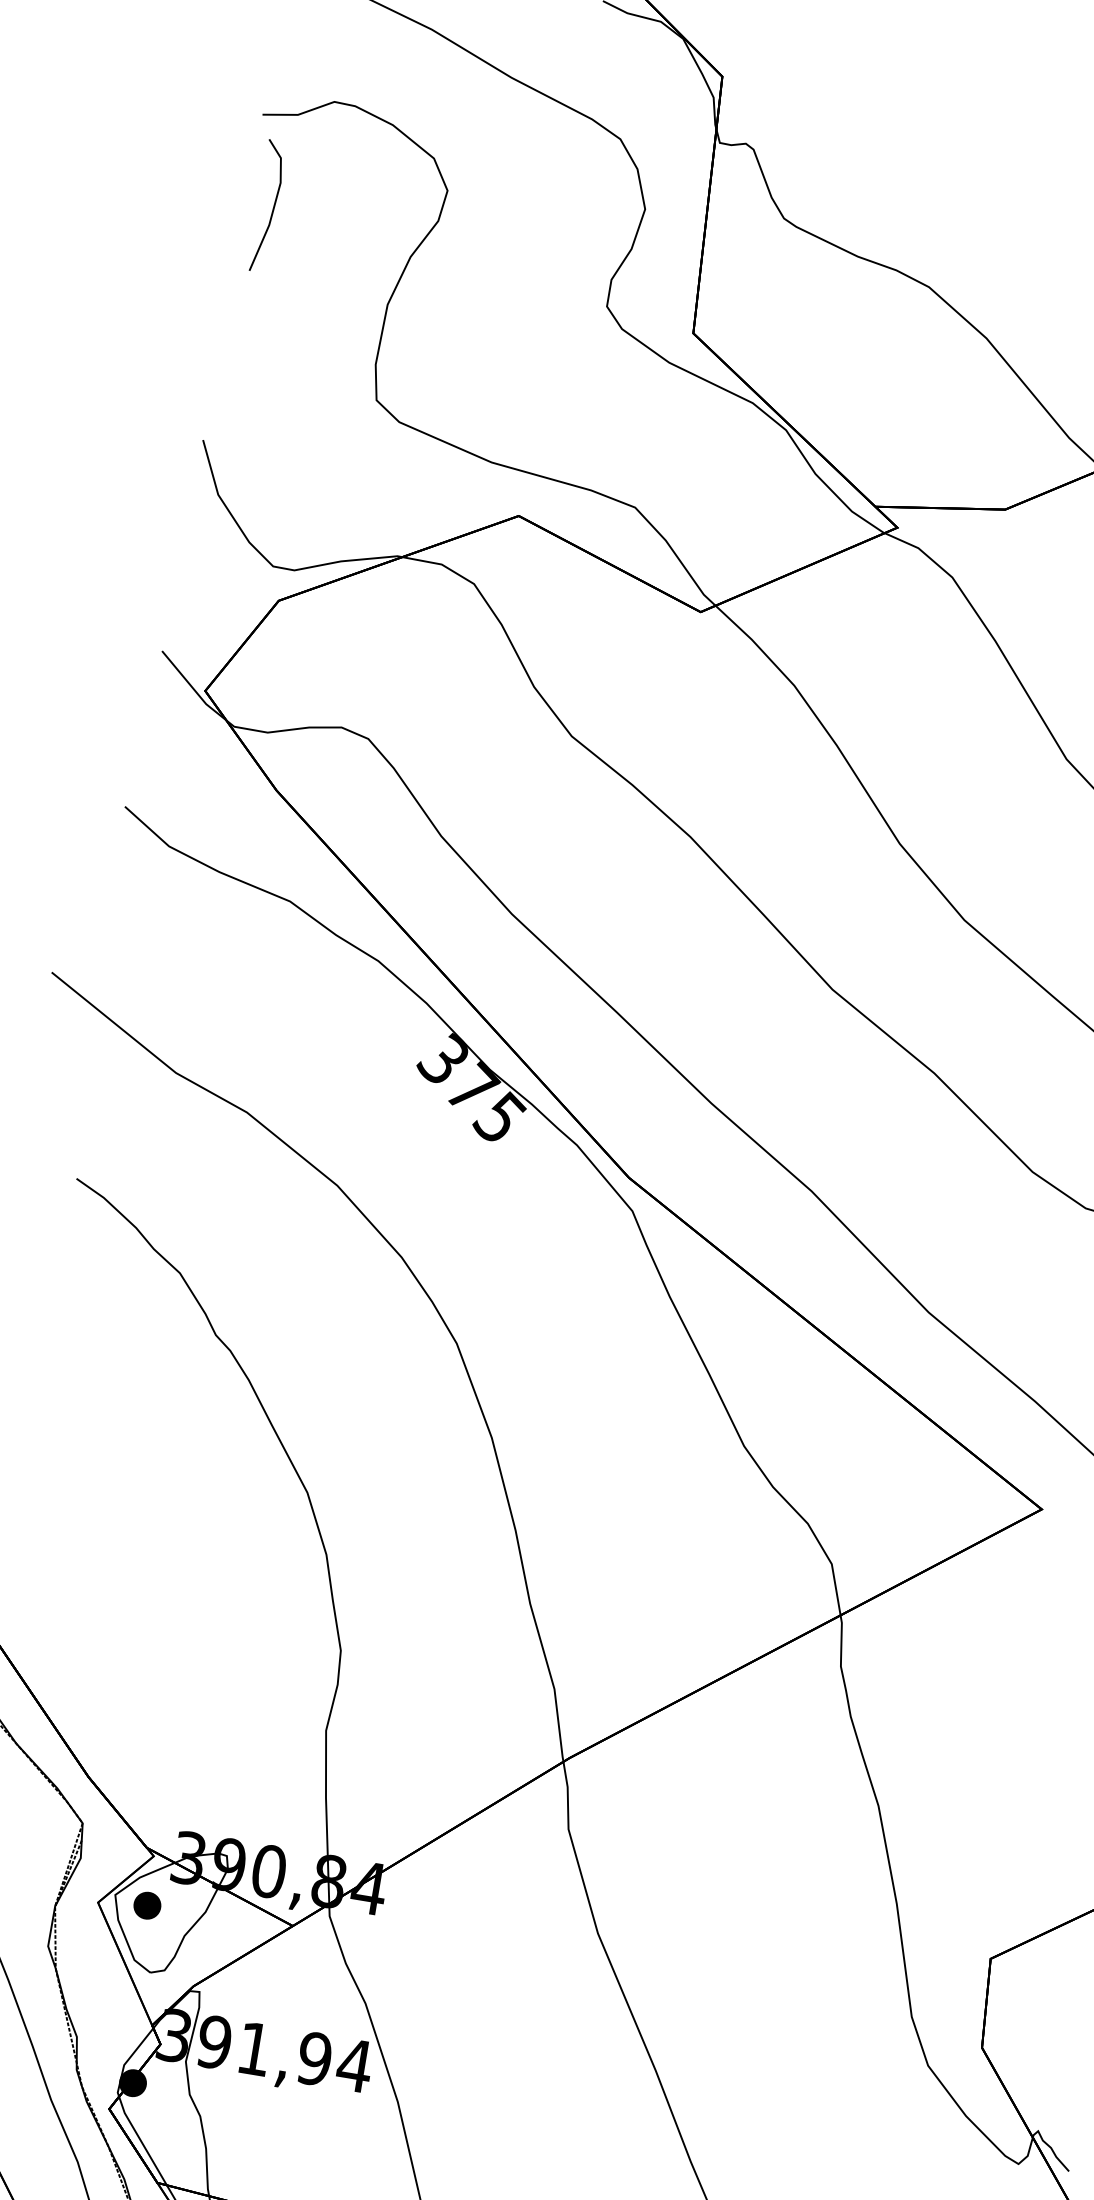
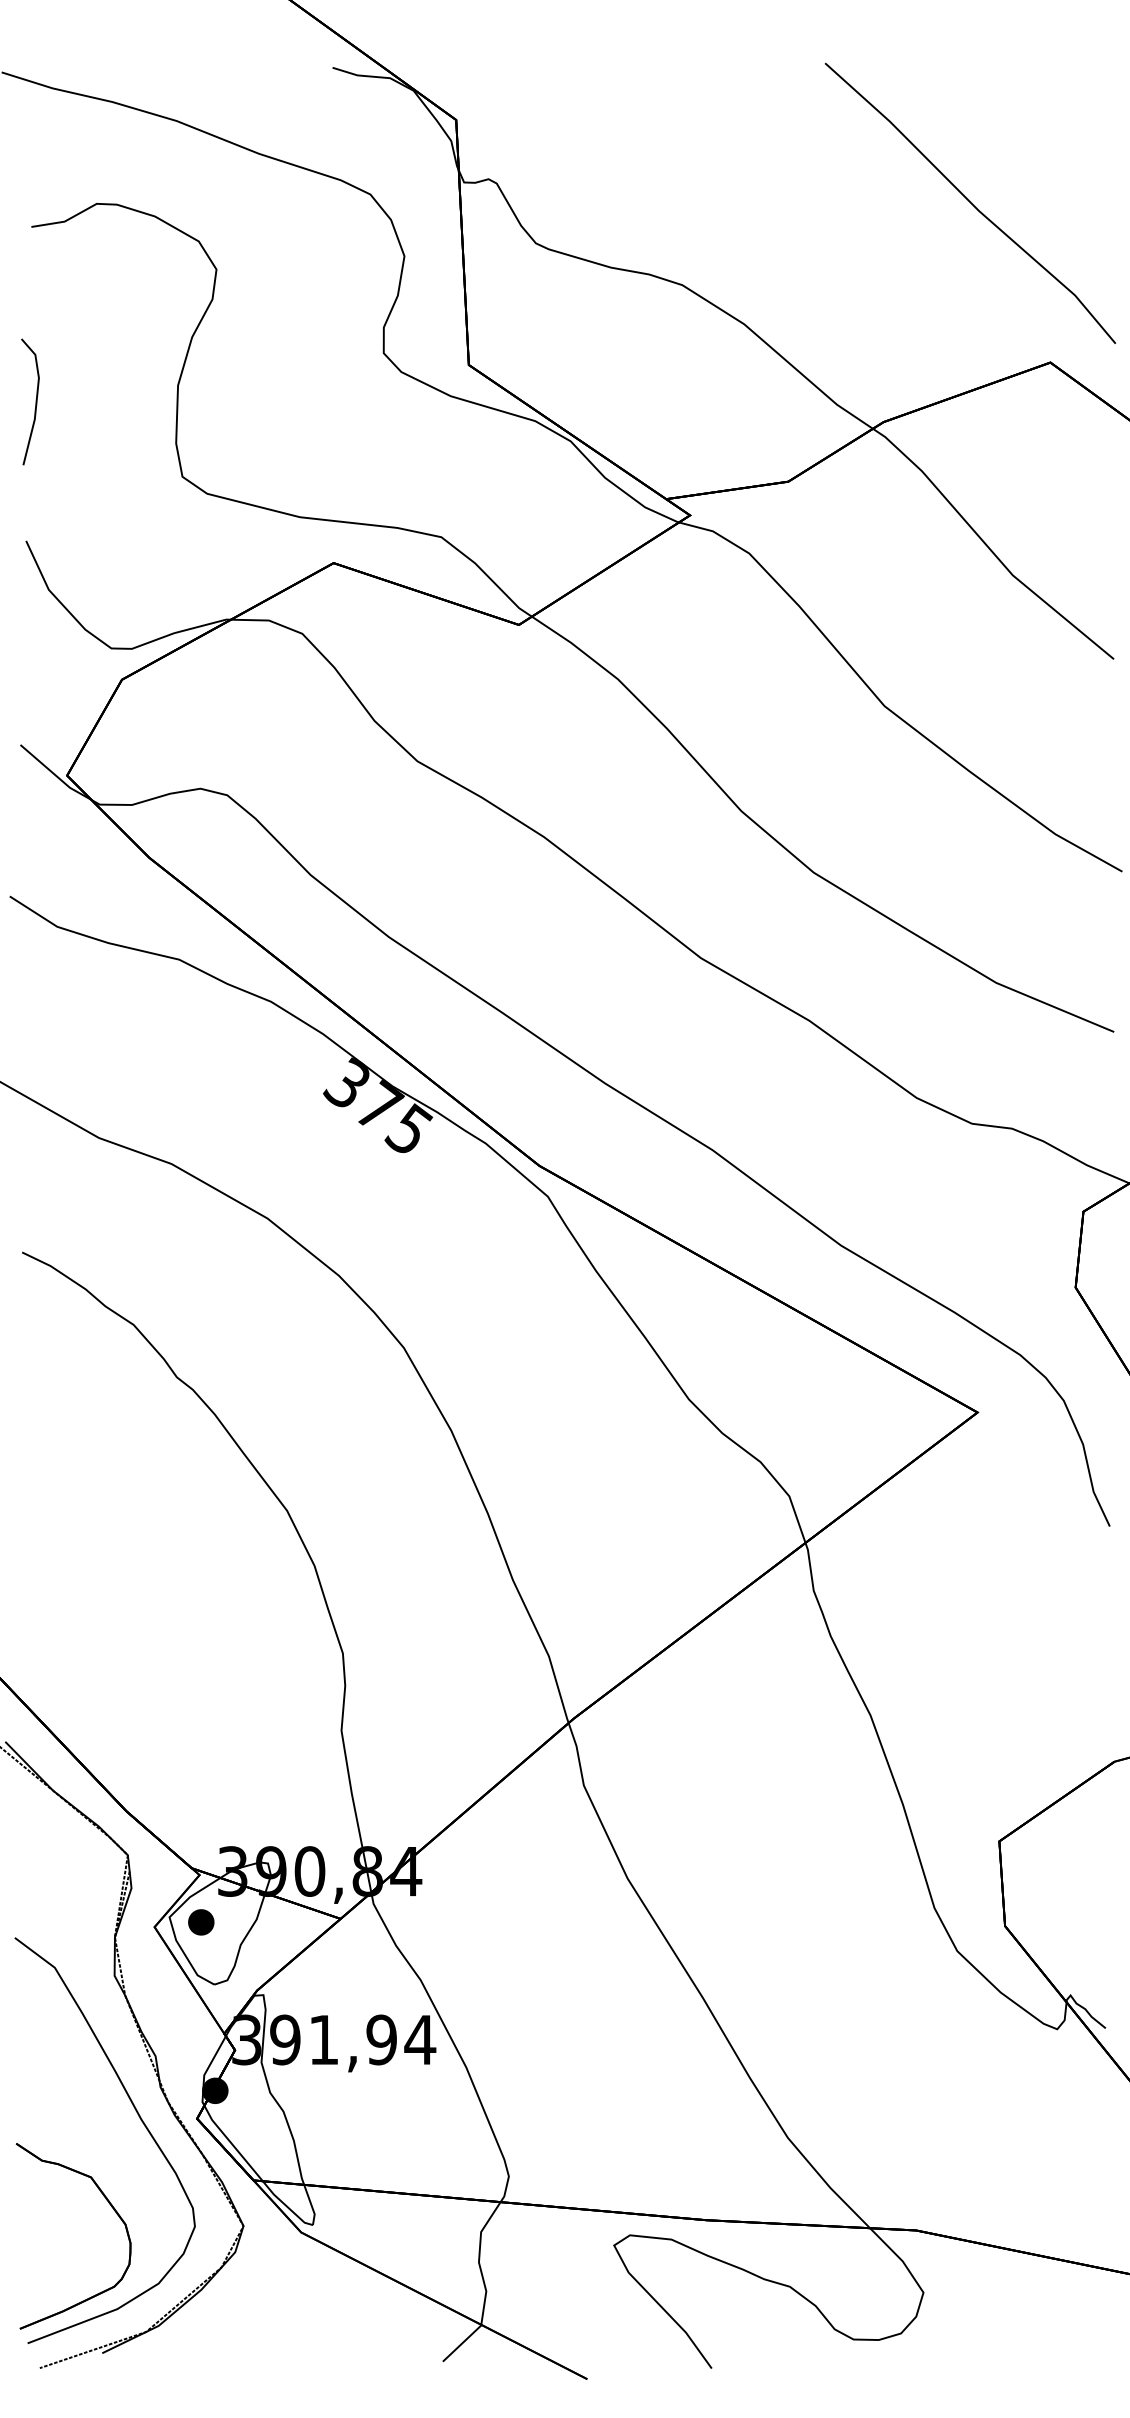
line: (273, 206) -> (35, 401), moved

